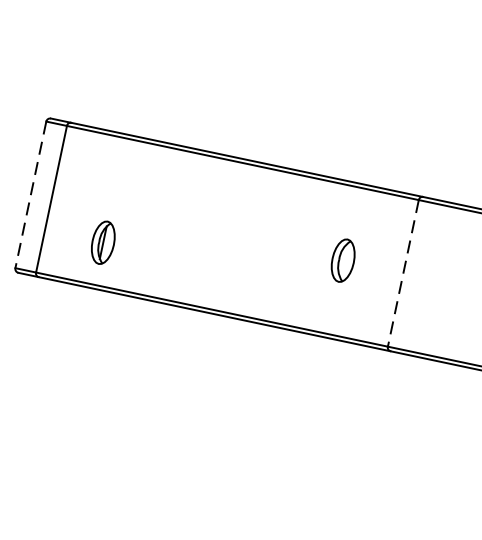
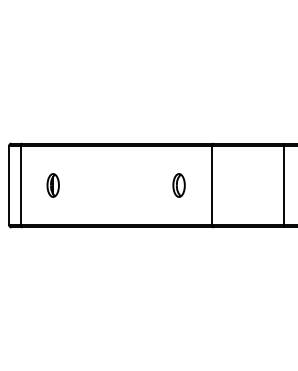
line: (31, 194) -> (9, 185), dashed -> solid
part: (101, 242) -> (52, 185), moved
line: (402, 273) -> (211, 185), dashed -> solid

